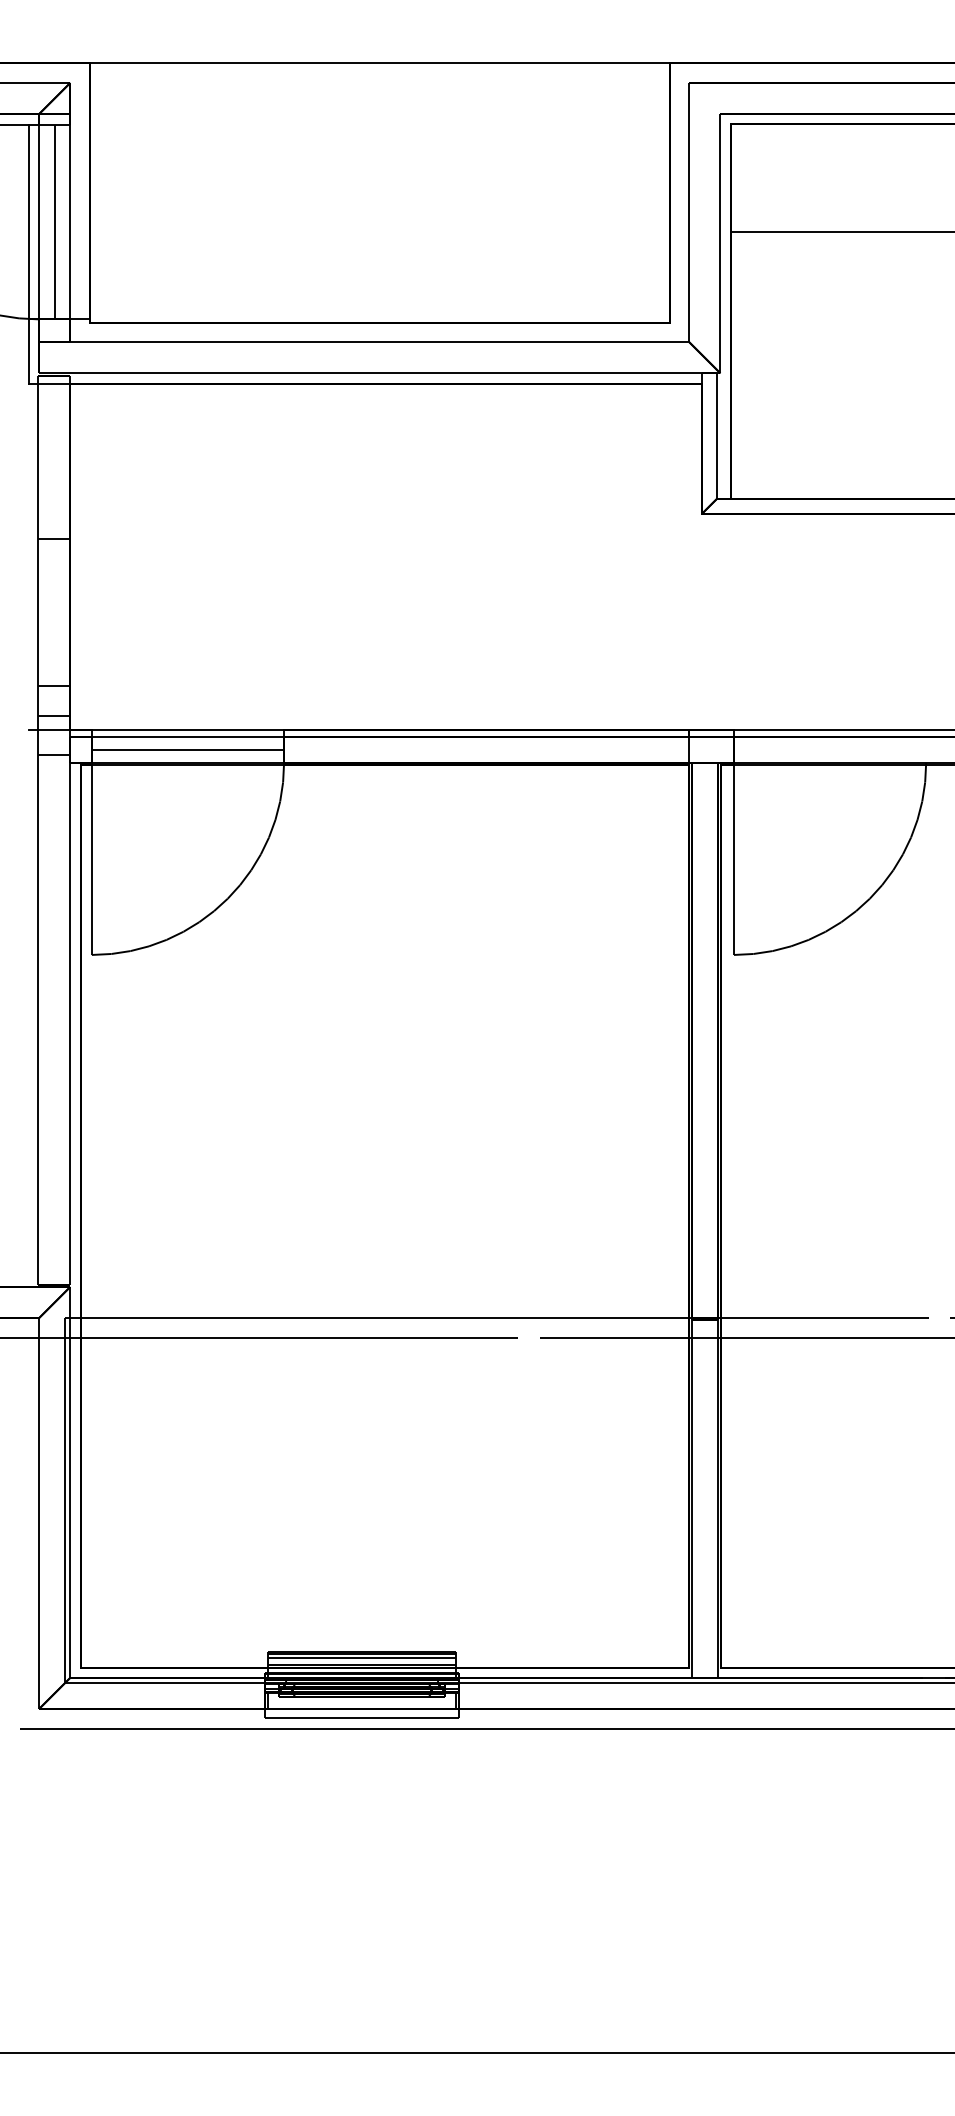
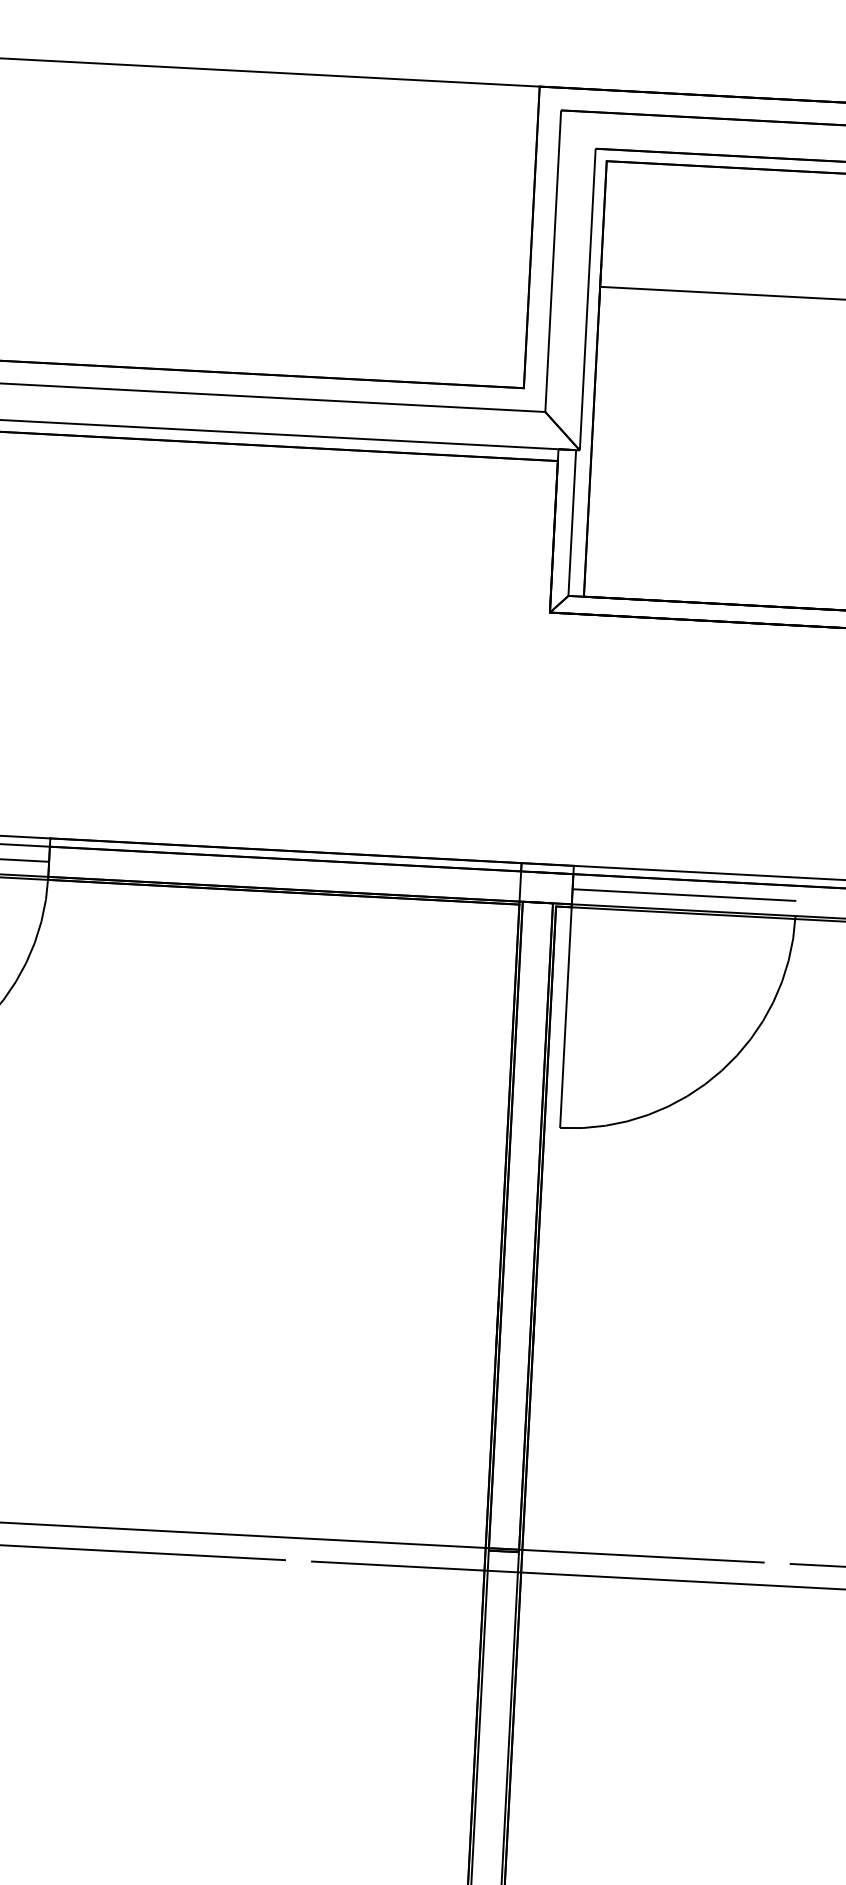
line: (829, 749) -> (683, 894), added

